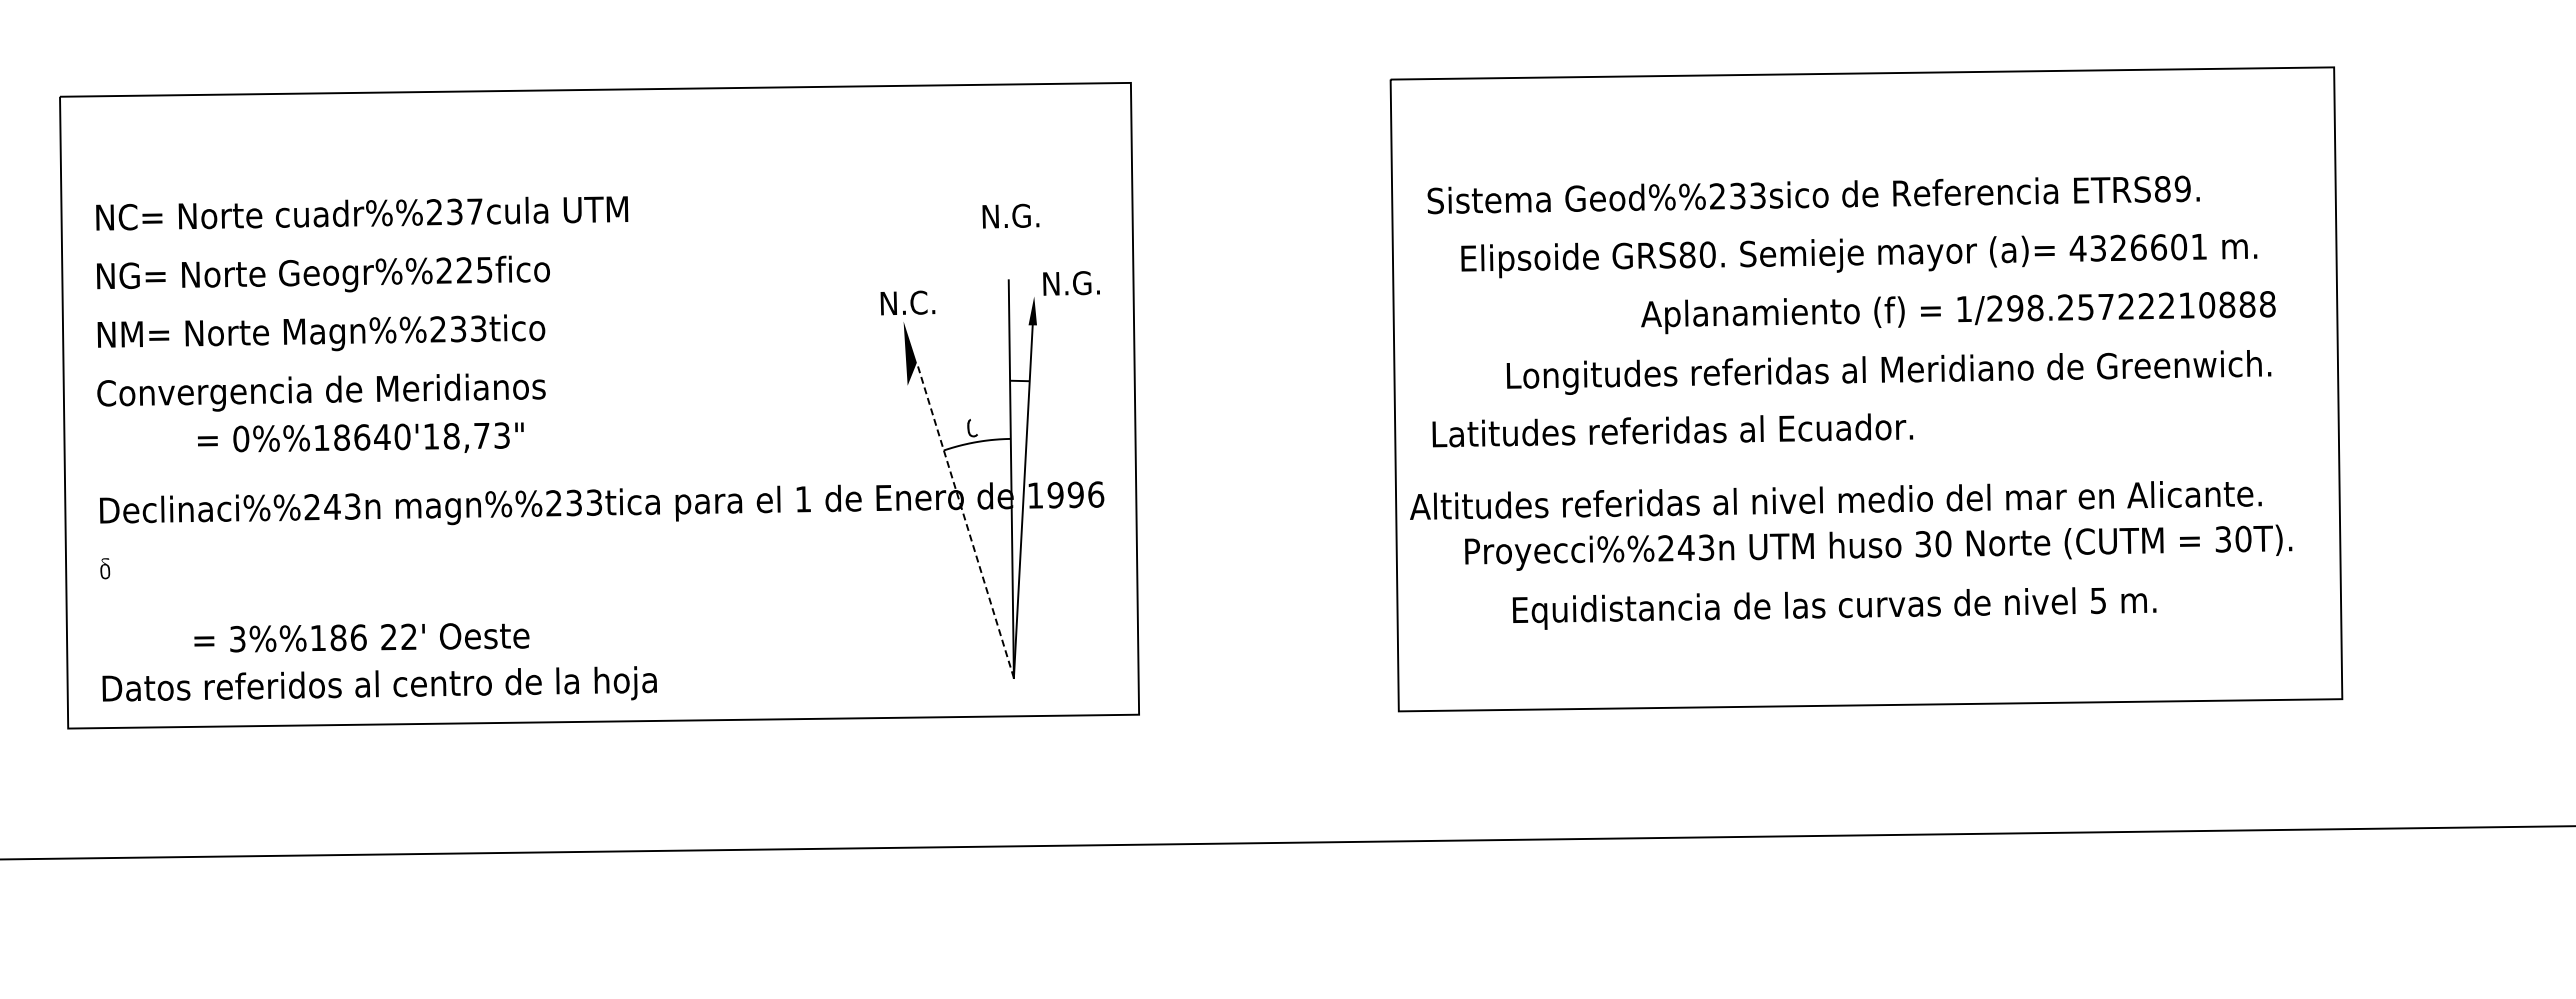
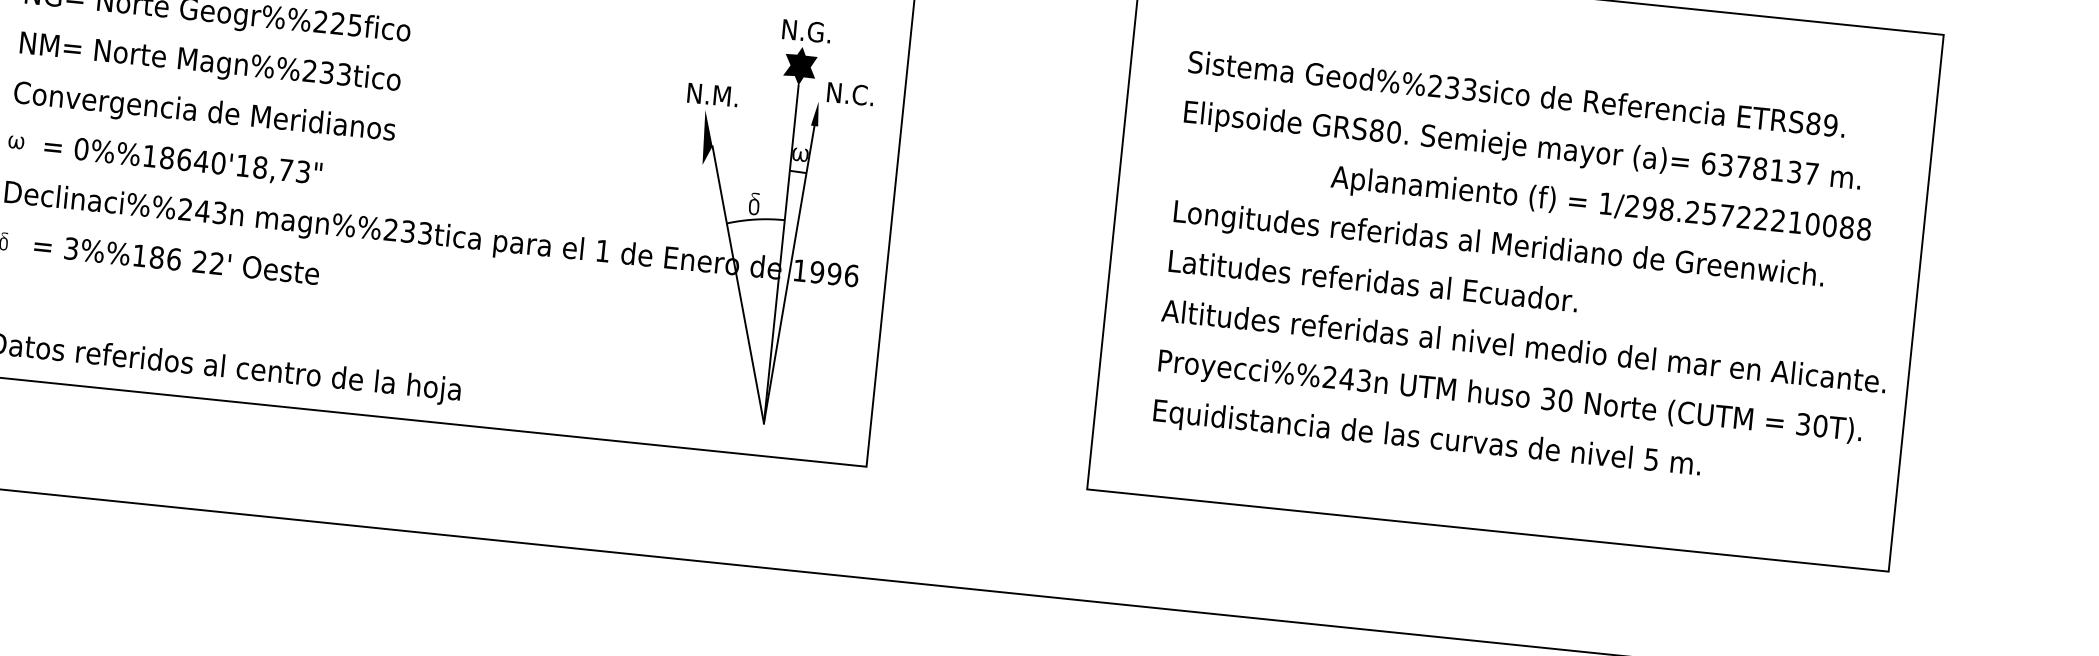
text: (1813, 194) -> (1516, 93), moved
text: (2137, 247) -> (1759, 168), 4326601 -> 6378137
fill: (1008, 257) -> (800, 66), added
text: (1091, 282) -> (868, 95), N.G. -> N.C.
text: (924, 302) -> (724, 96), N.C. -> N.M.
text: (2227, 304) -> (1830, 225), 1/298.25722210888 -> 1/298.25722210088
fill: (1019, 360) -> (799, 154), added
text: (1888, 372) -> (1498, 245), moved
fill: (973, 422) -> (754, 202), added
text: (1672, 430) -> (1373, 281), moved
text: (360, 437) -> (182, 159), moved
fill: (106, 451) -> (16, 142), added
text: (1835, 500) -> (1523, 346), moved
line: (965, 520) -> (738, 284), dashed -> solid
text: (1834, 608) -> (1426, 440), moved
text: (361, 637) -> (176, 259), moved

